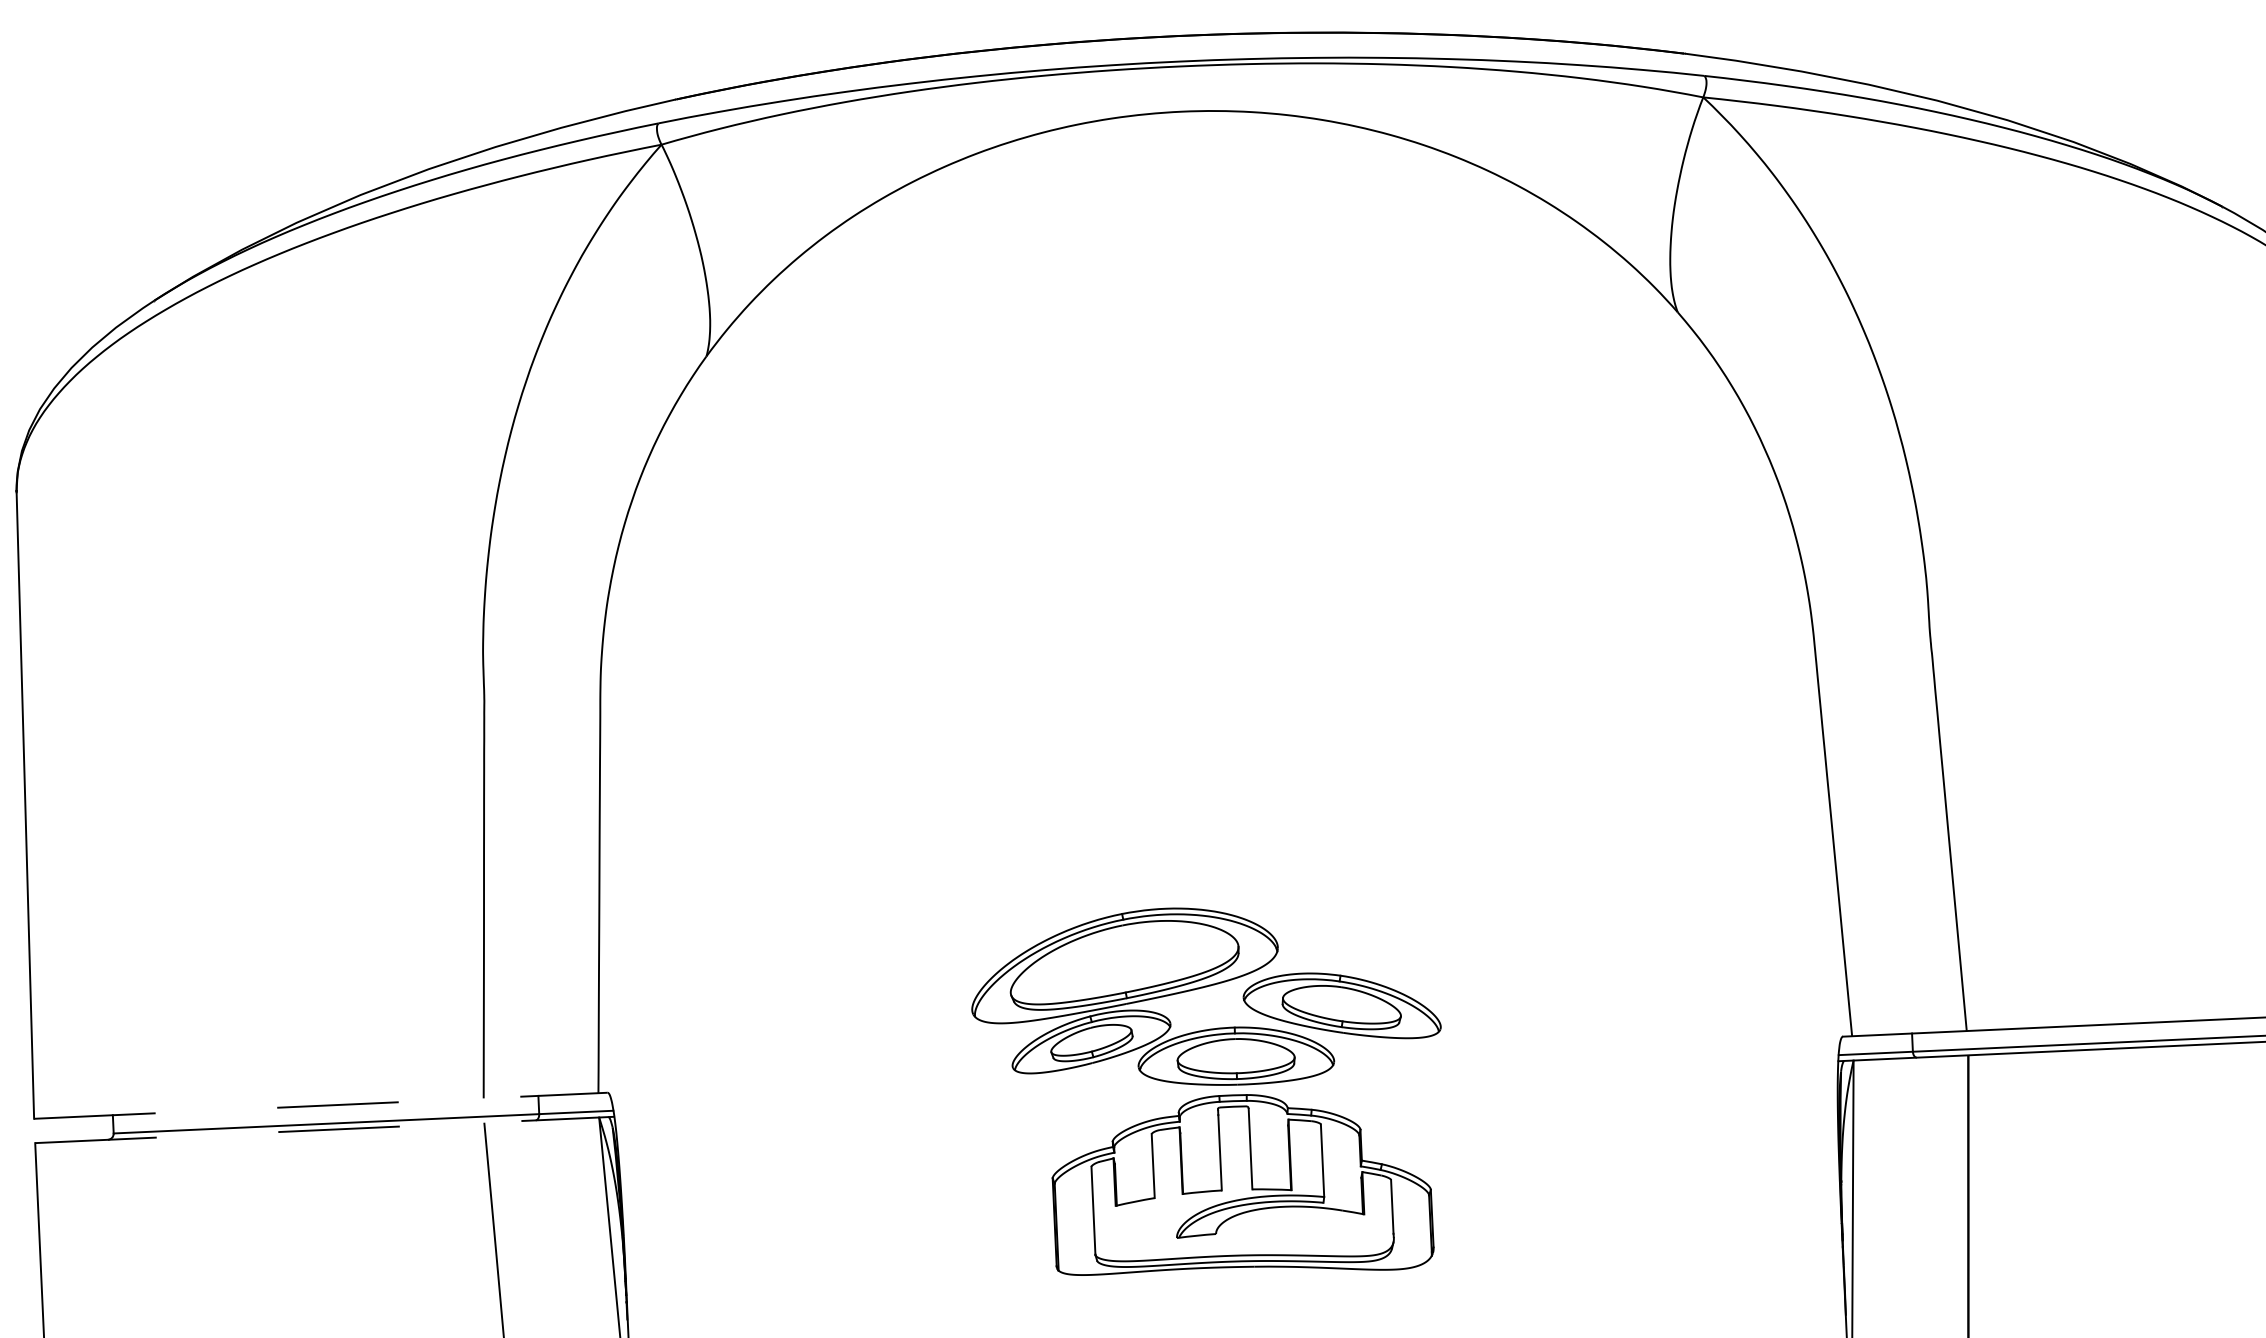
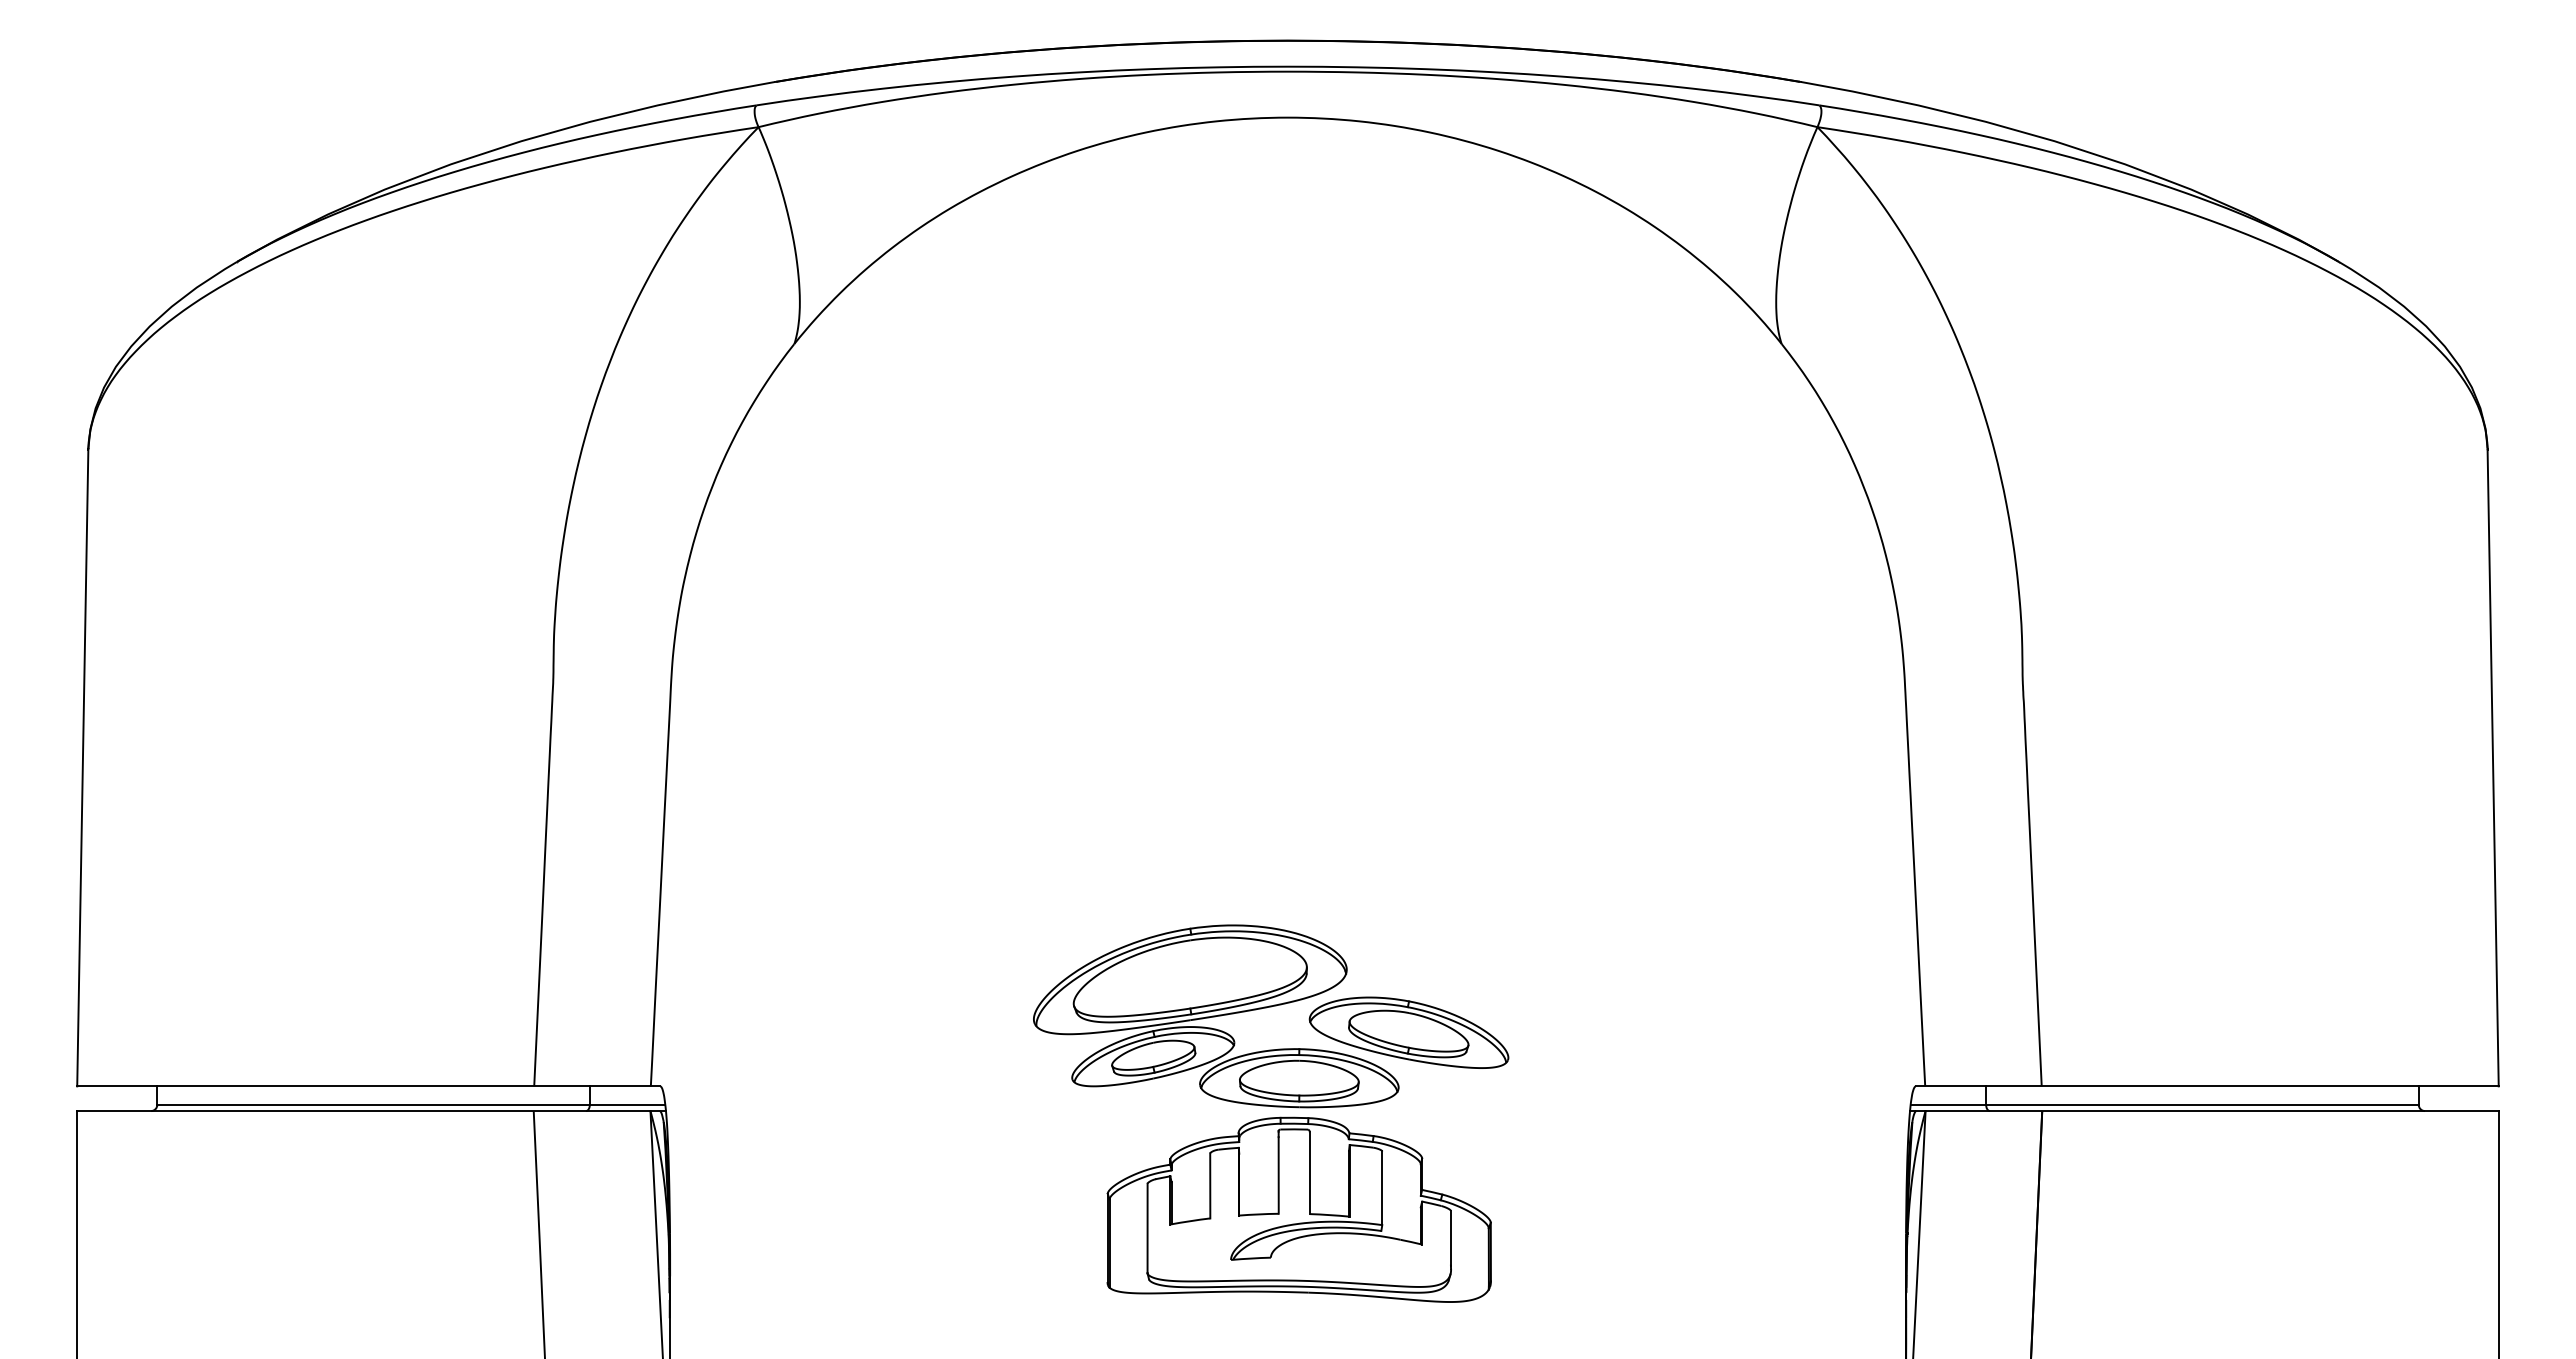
line: (321, 1105) -> (369, 1086), dashed -> solid
line: (325, 1130) -> (372, 1111), dashed -> solid

